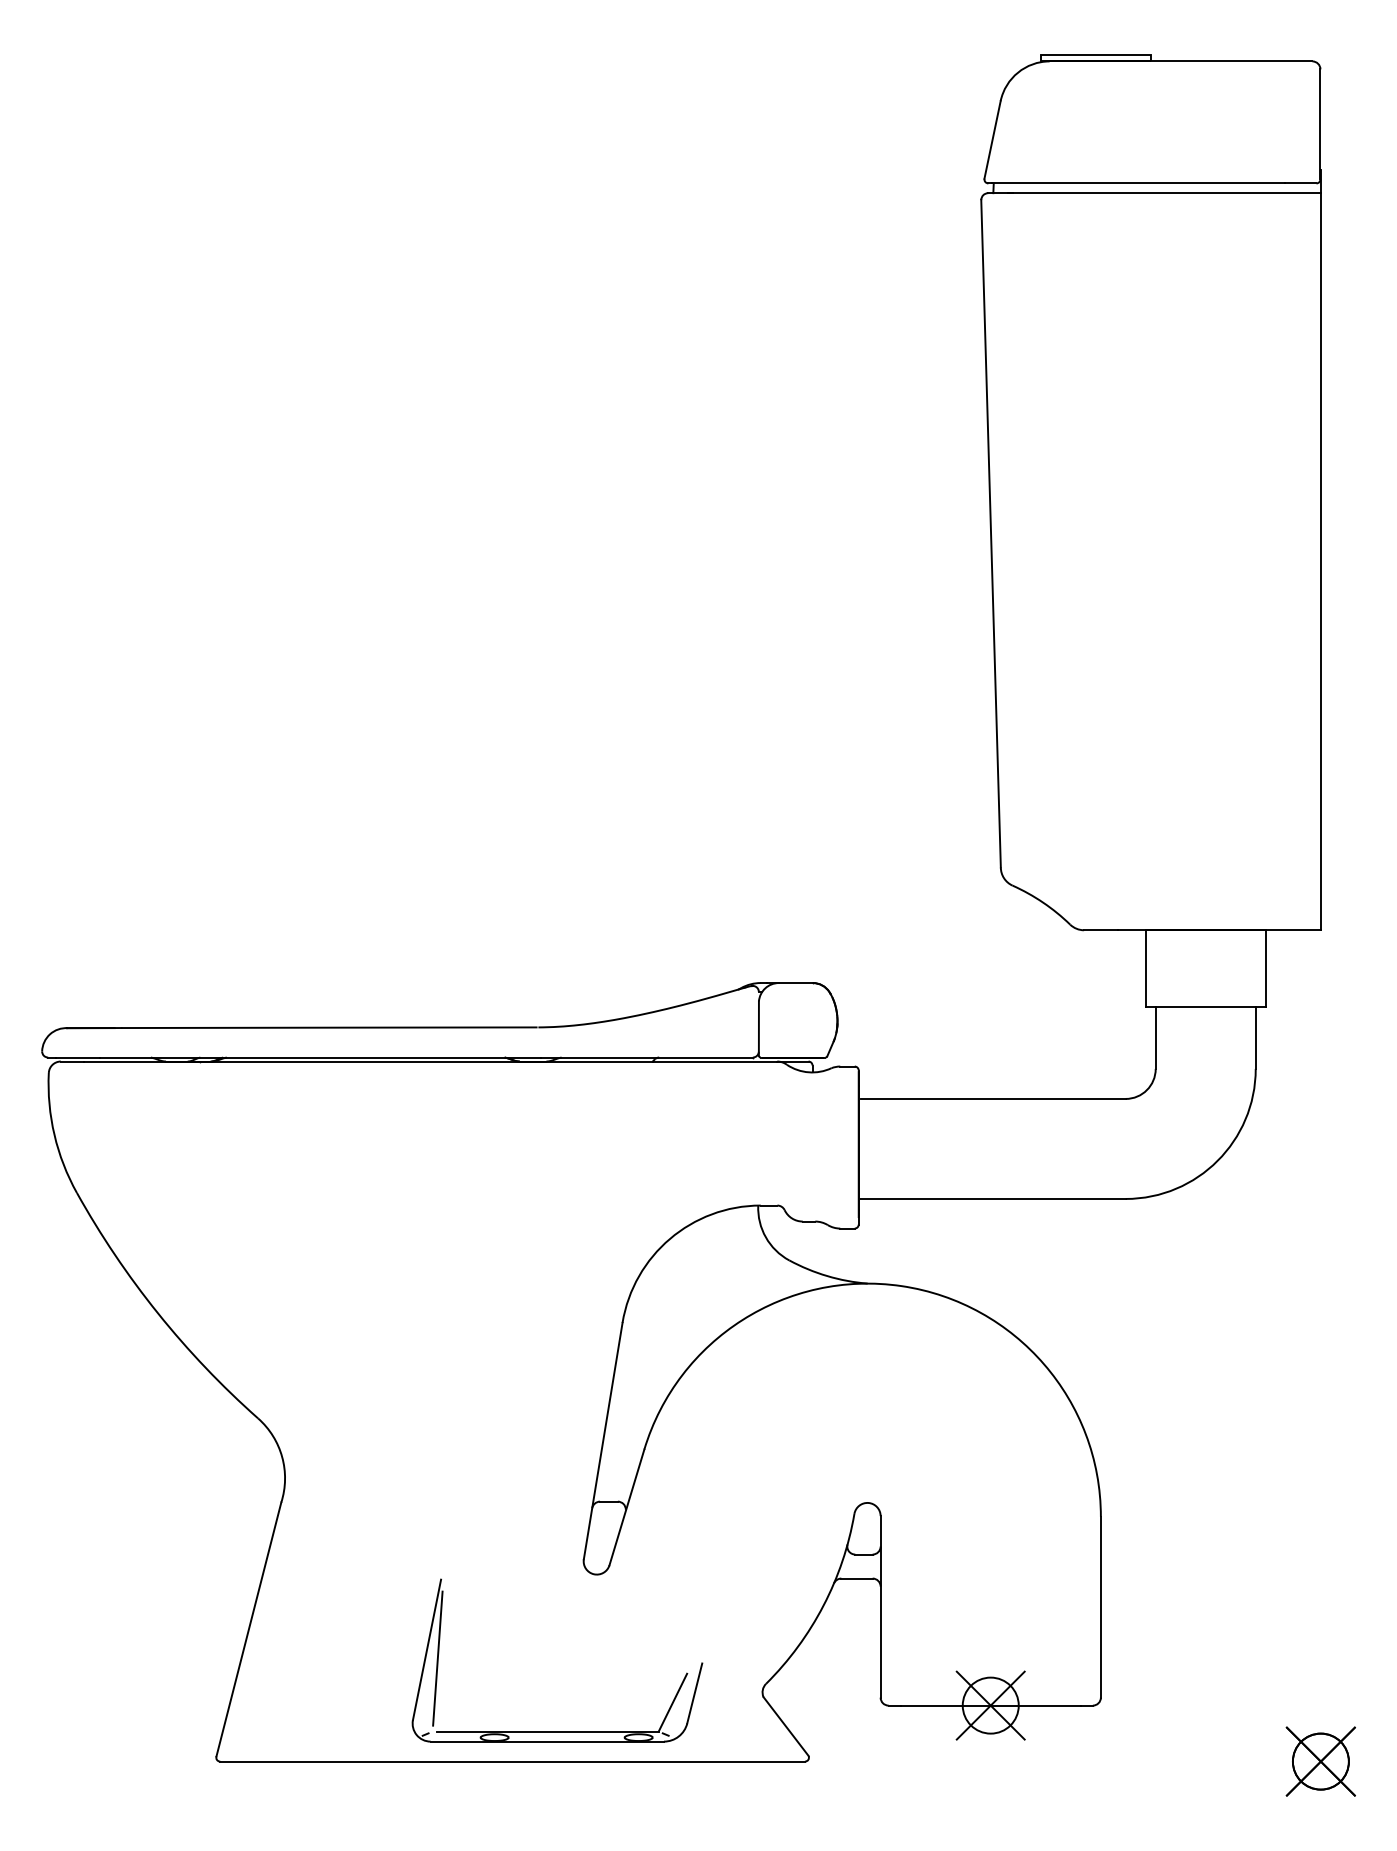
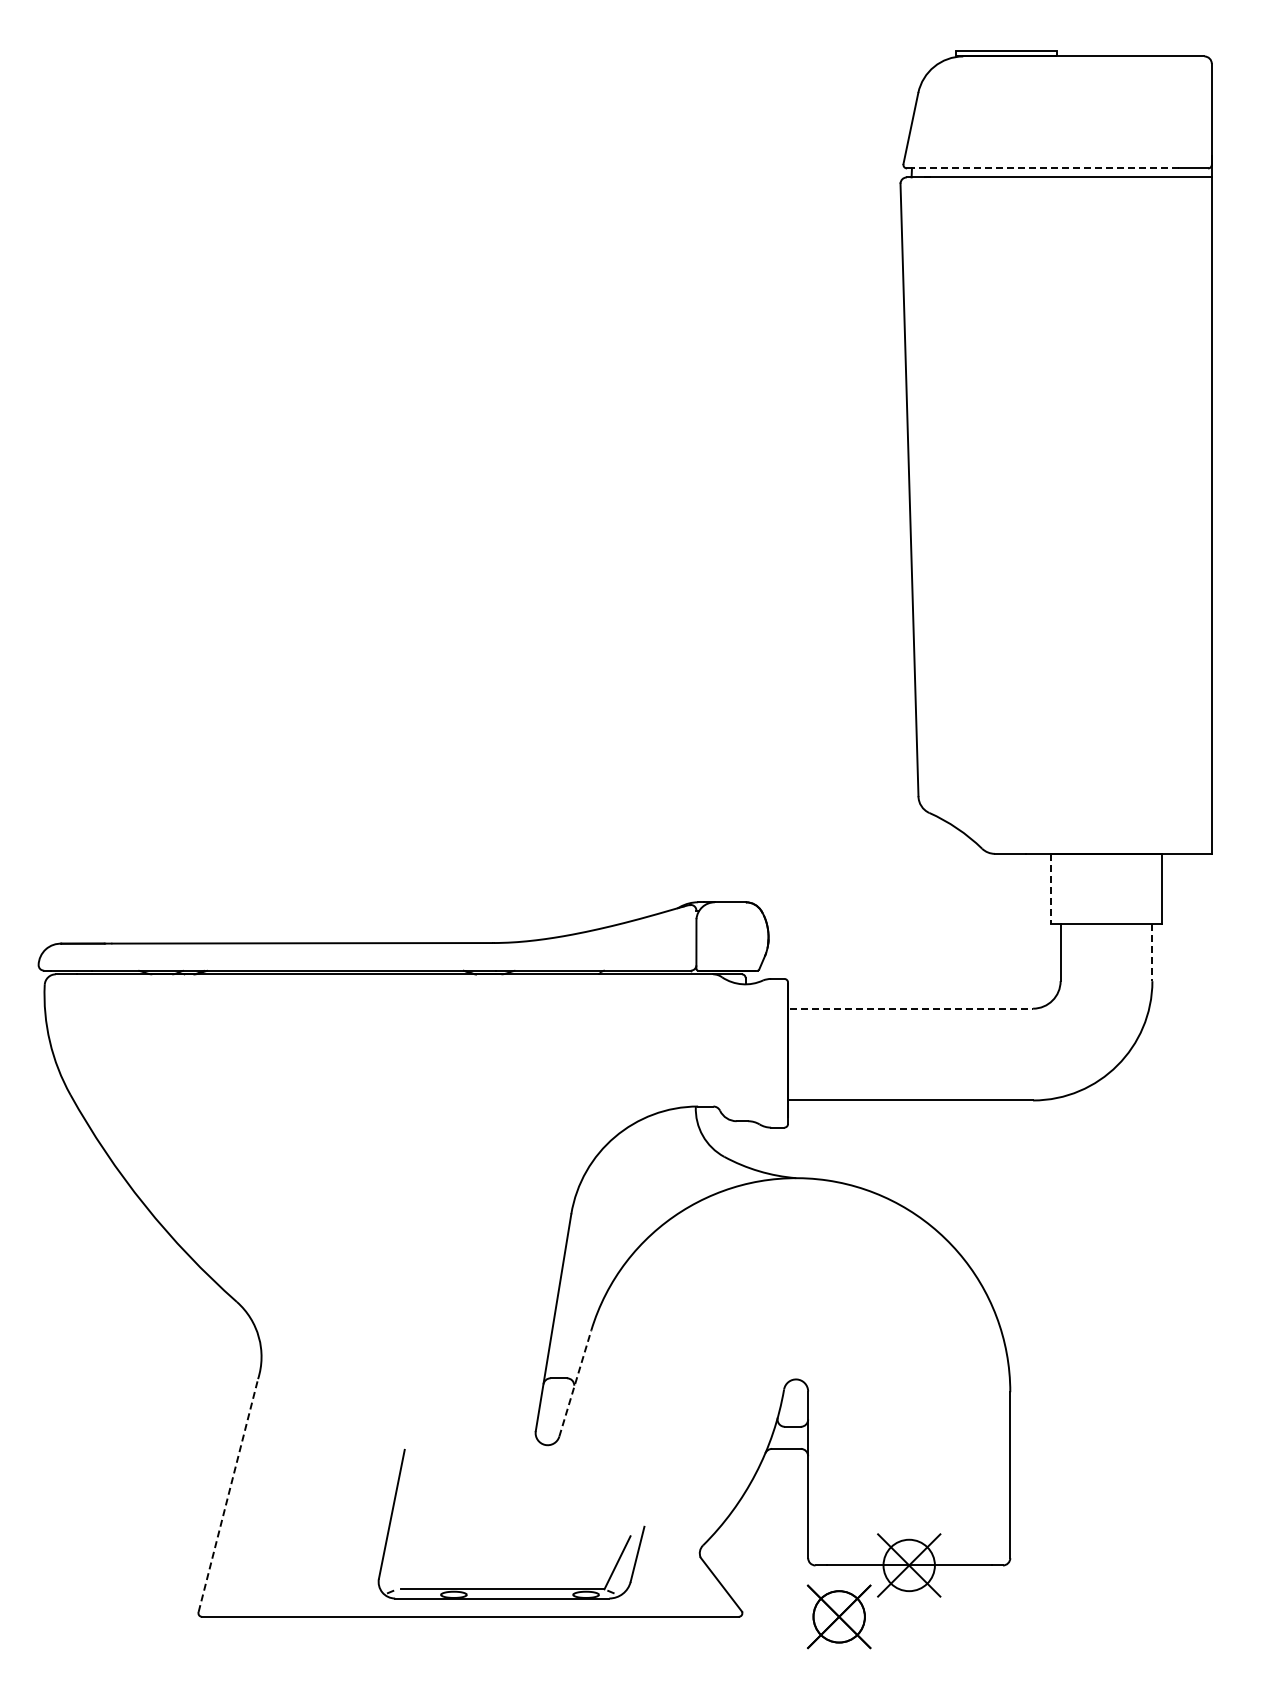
line: (1138, 183) -> (1044, 168), solid -> dashed
line: (1145, 969) -> (1051, 889), solid -> dashed
line: (1255, 1037) -> (1152, 952), solid -> dashed
line: (993, 1098) -> (911, 1008), solid -> dashed
line: (627, 1507) -> (575, 1383), solid -> dashed
line: (249, 1629) -> (228, 1495), solid -> dashed
line: (437, 1657) -> (401, 1521), removed
part: (1320, 1761) -> (838, 1616), moved

